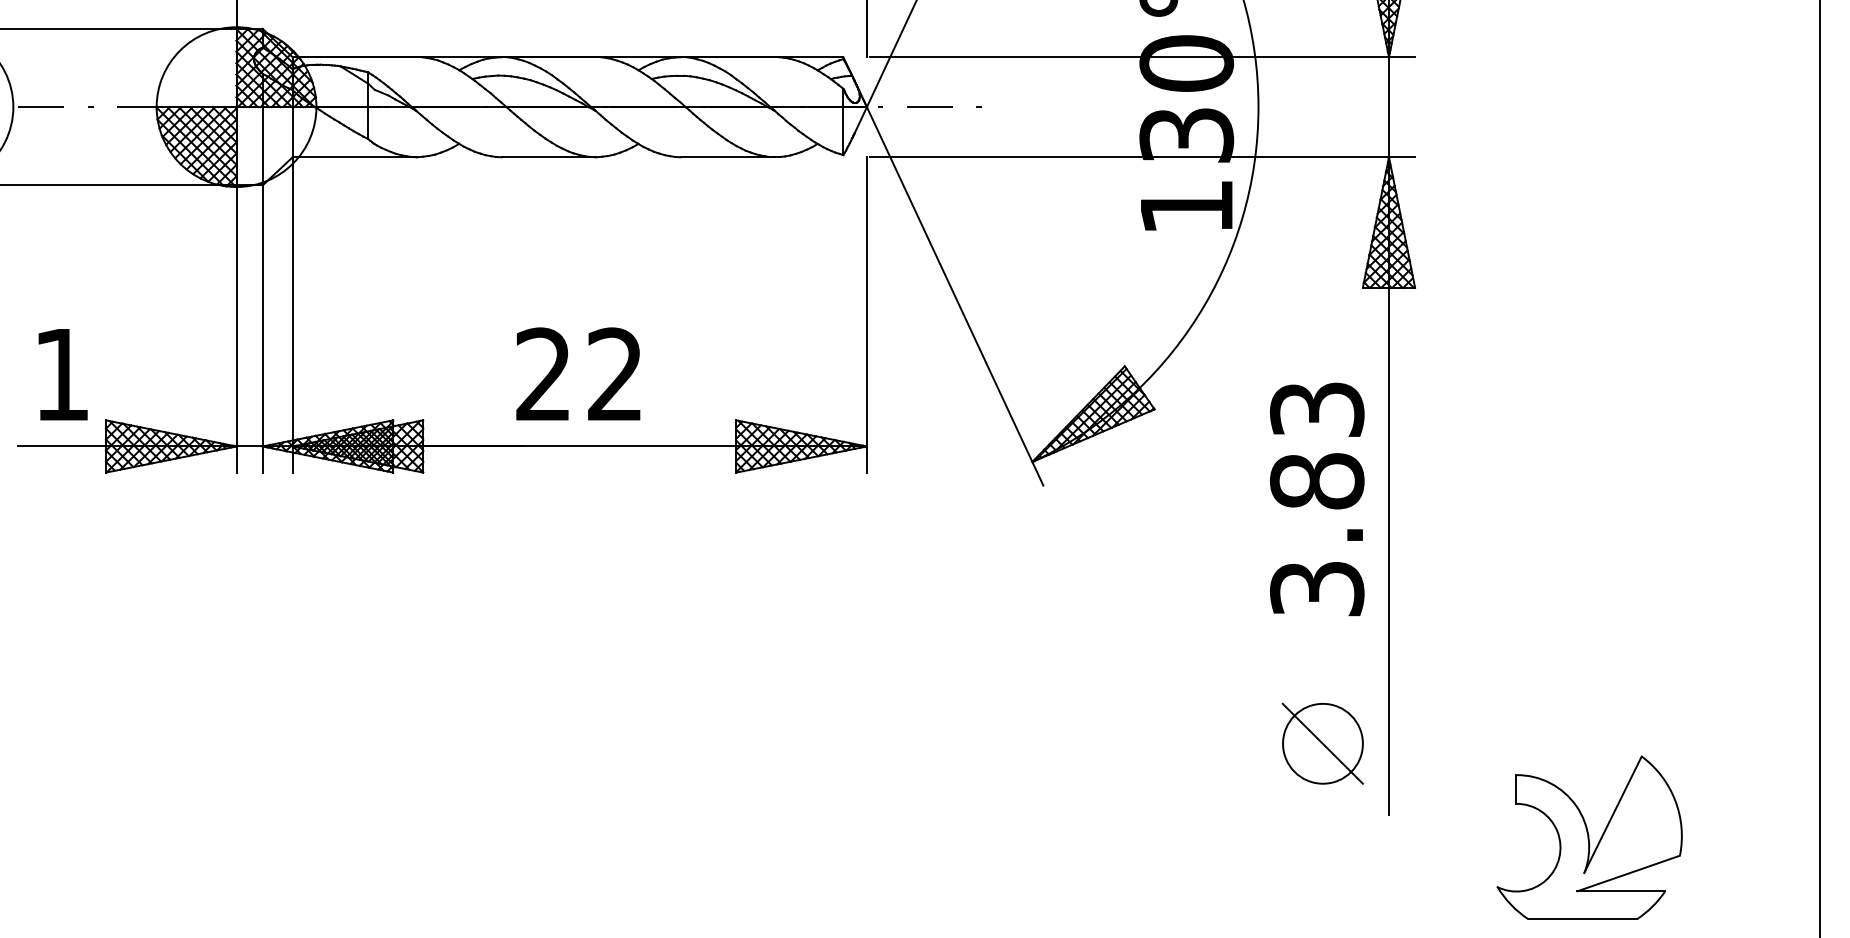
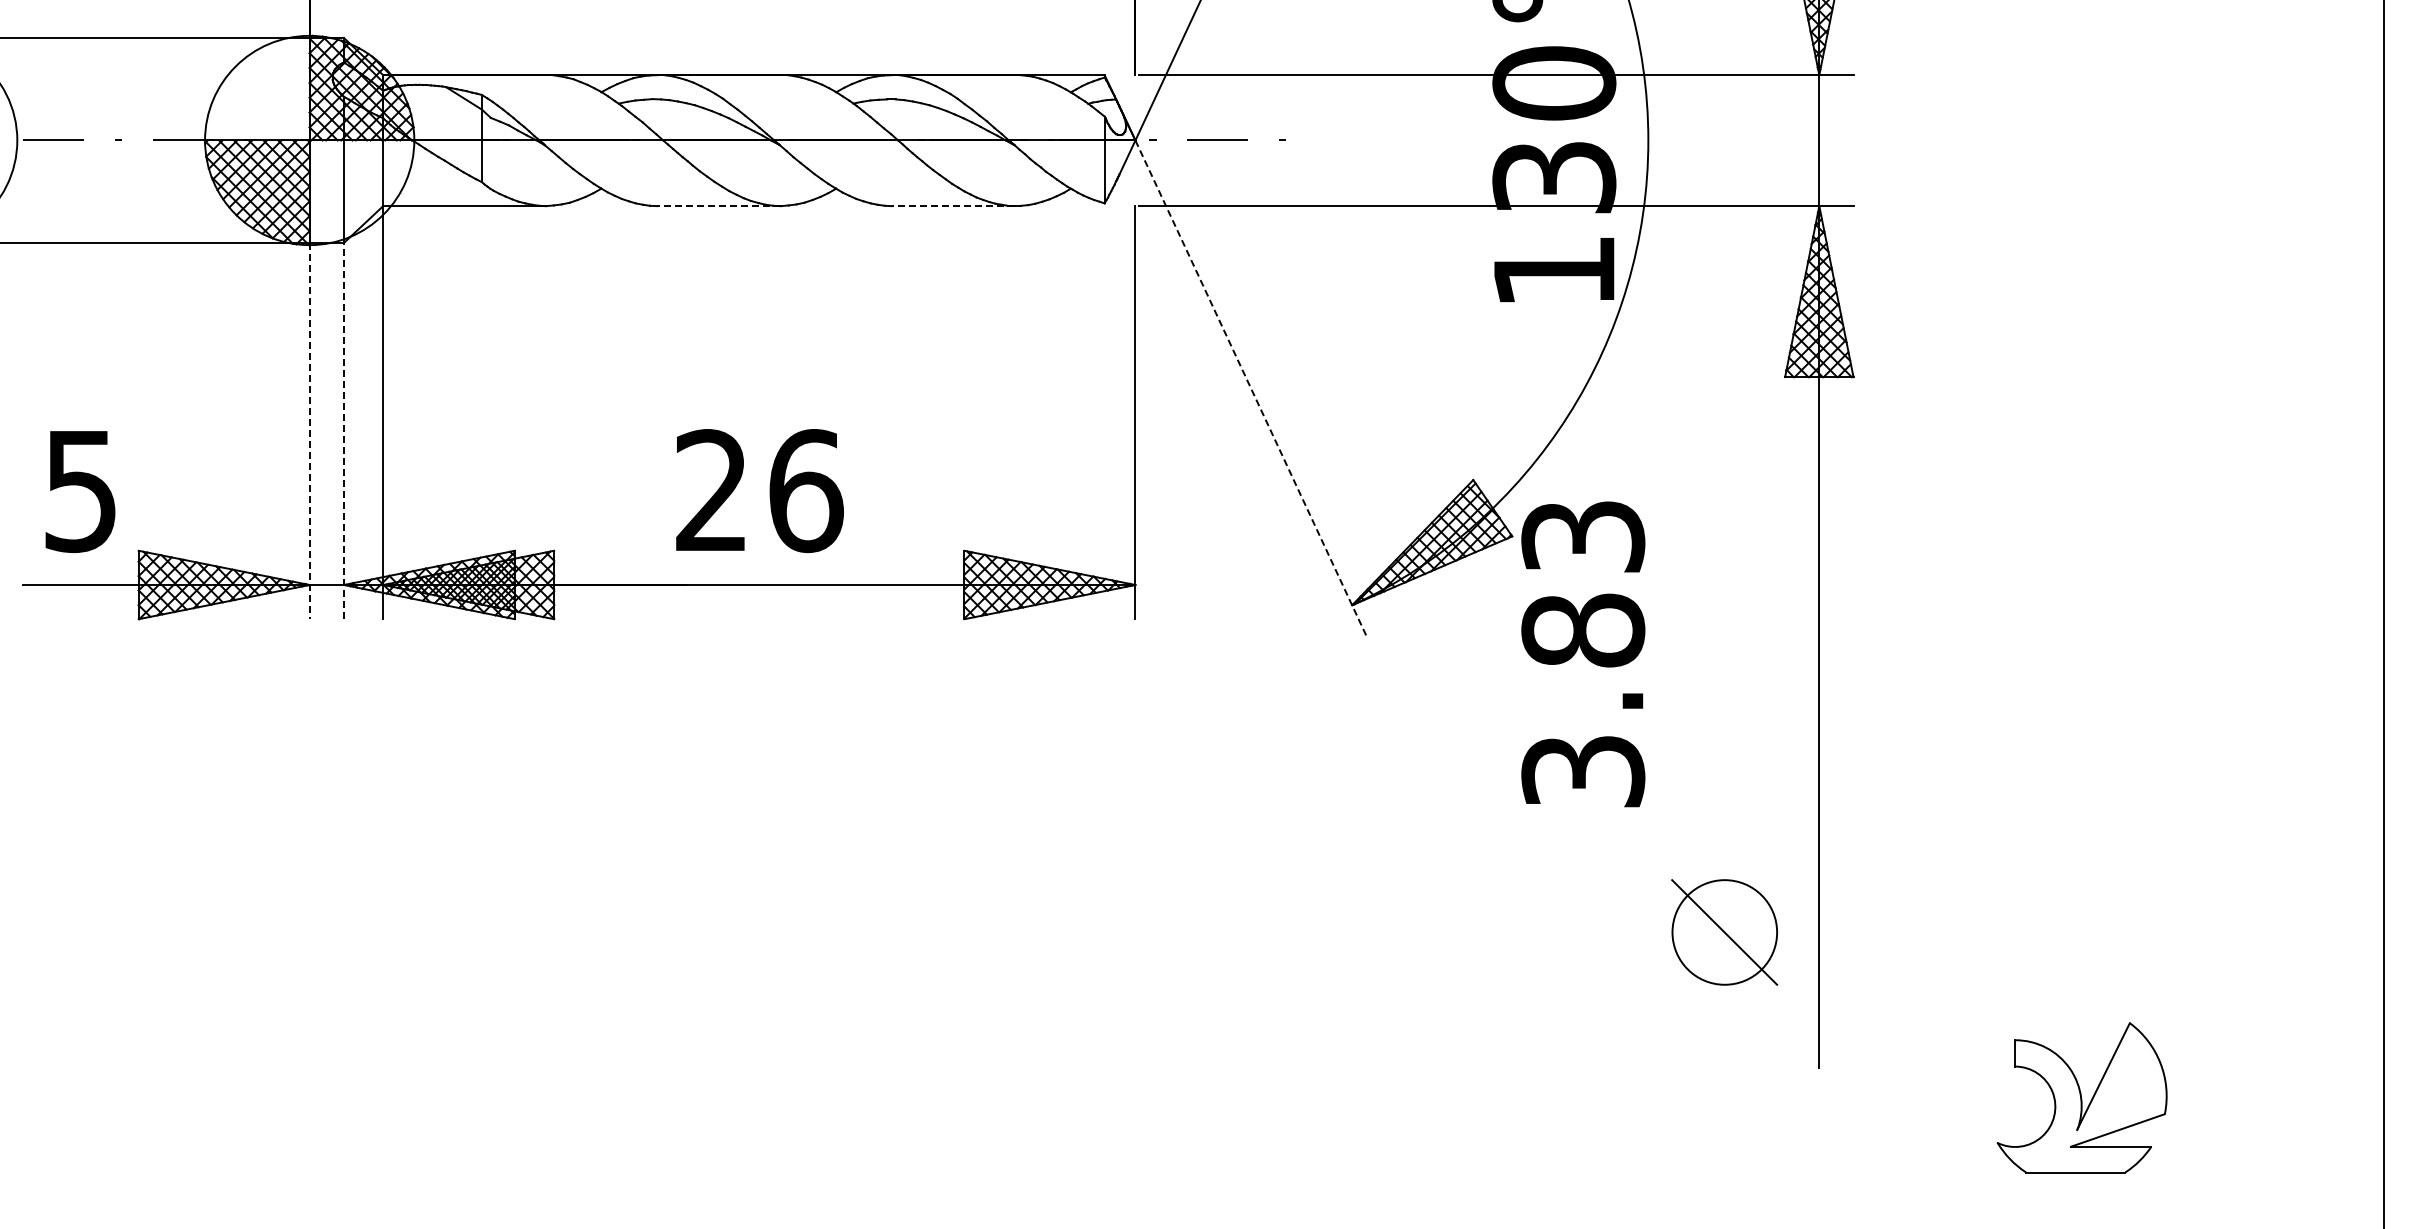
line: (548, 157) -> (718, 206), solid -> dashed
line: (728, 157) -> (953, 206), solid -> dashed
line: (955, 296) -> (1251, 388), solid -> dashed
line: (262, 328) -> (343, 430), solid -> dashed
line: (236, 329) -> (309, 431), solid -> dashed
text: (61, 375) -> (80, 492), 1 -> 5
text: (615, 375) -> (806, 491), 22 -> 26
text: (1317, 499) -> (1583, 654), moved
part: (1322, 743) -> (1724, 932), moved
part: (1589, 837) -> (2081, 1097), size x0.7

